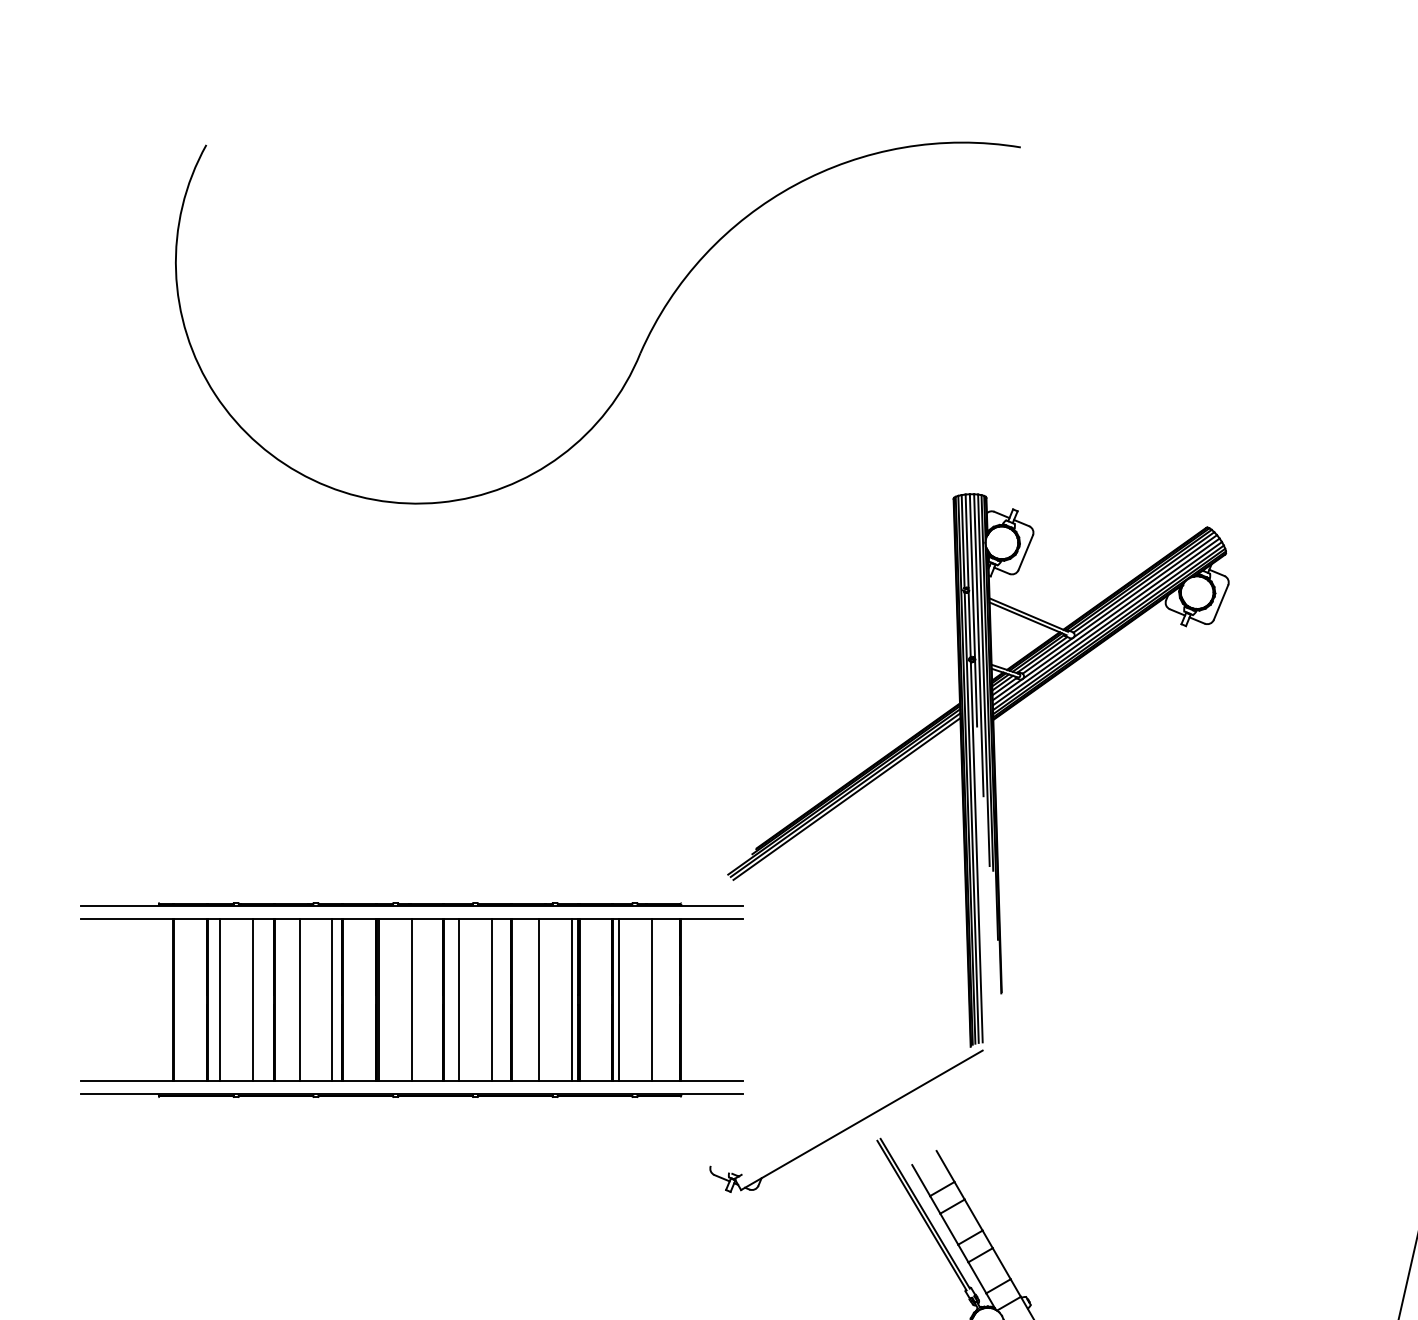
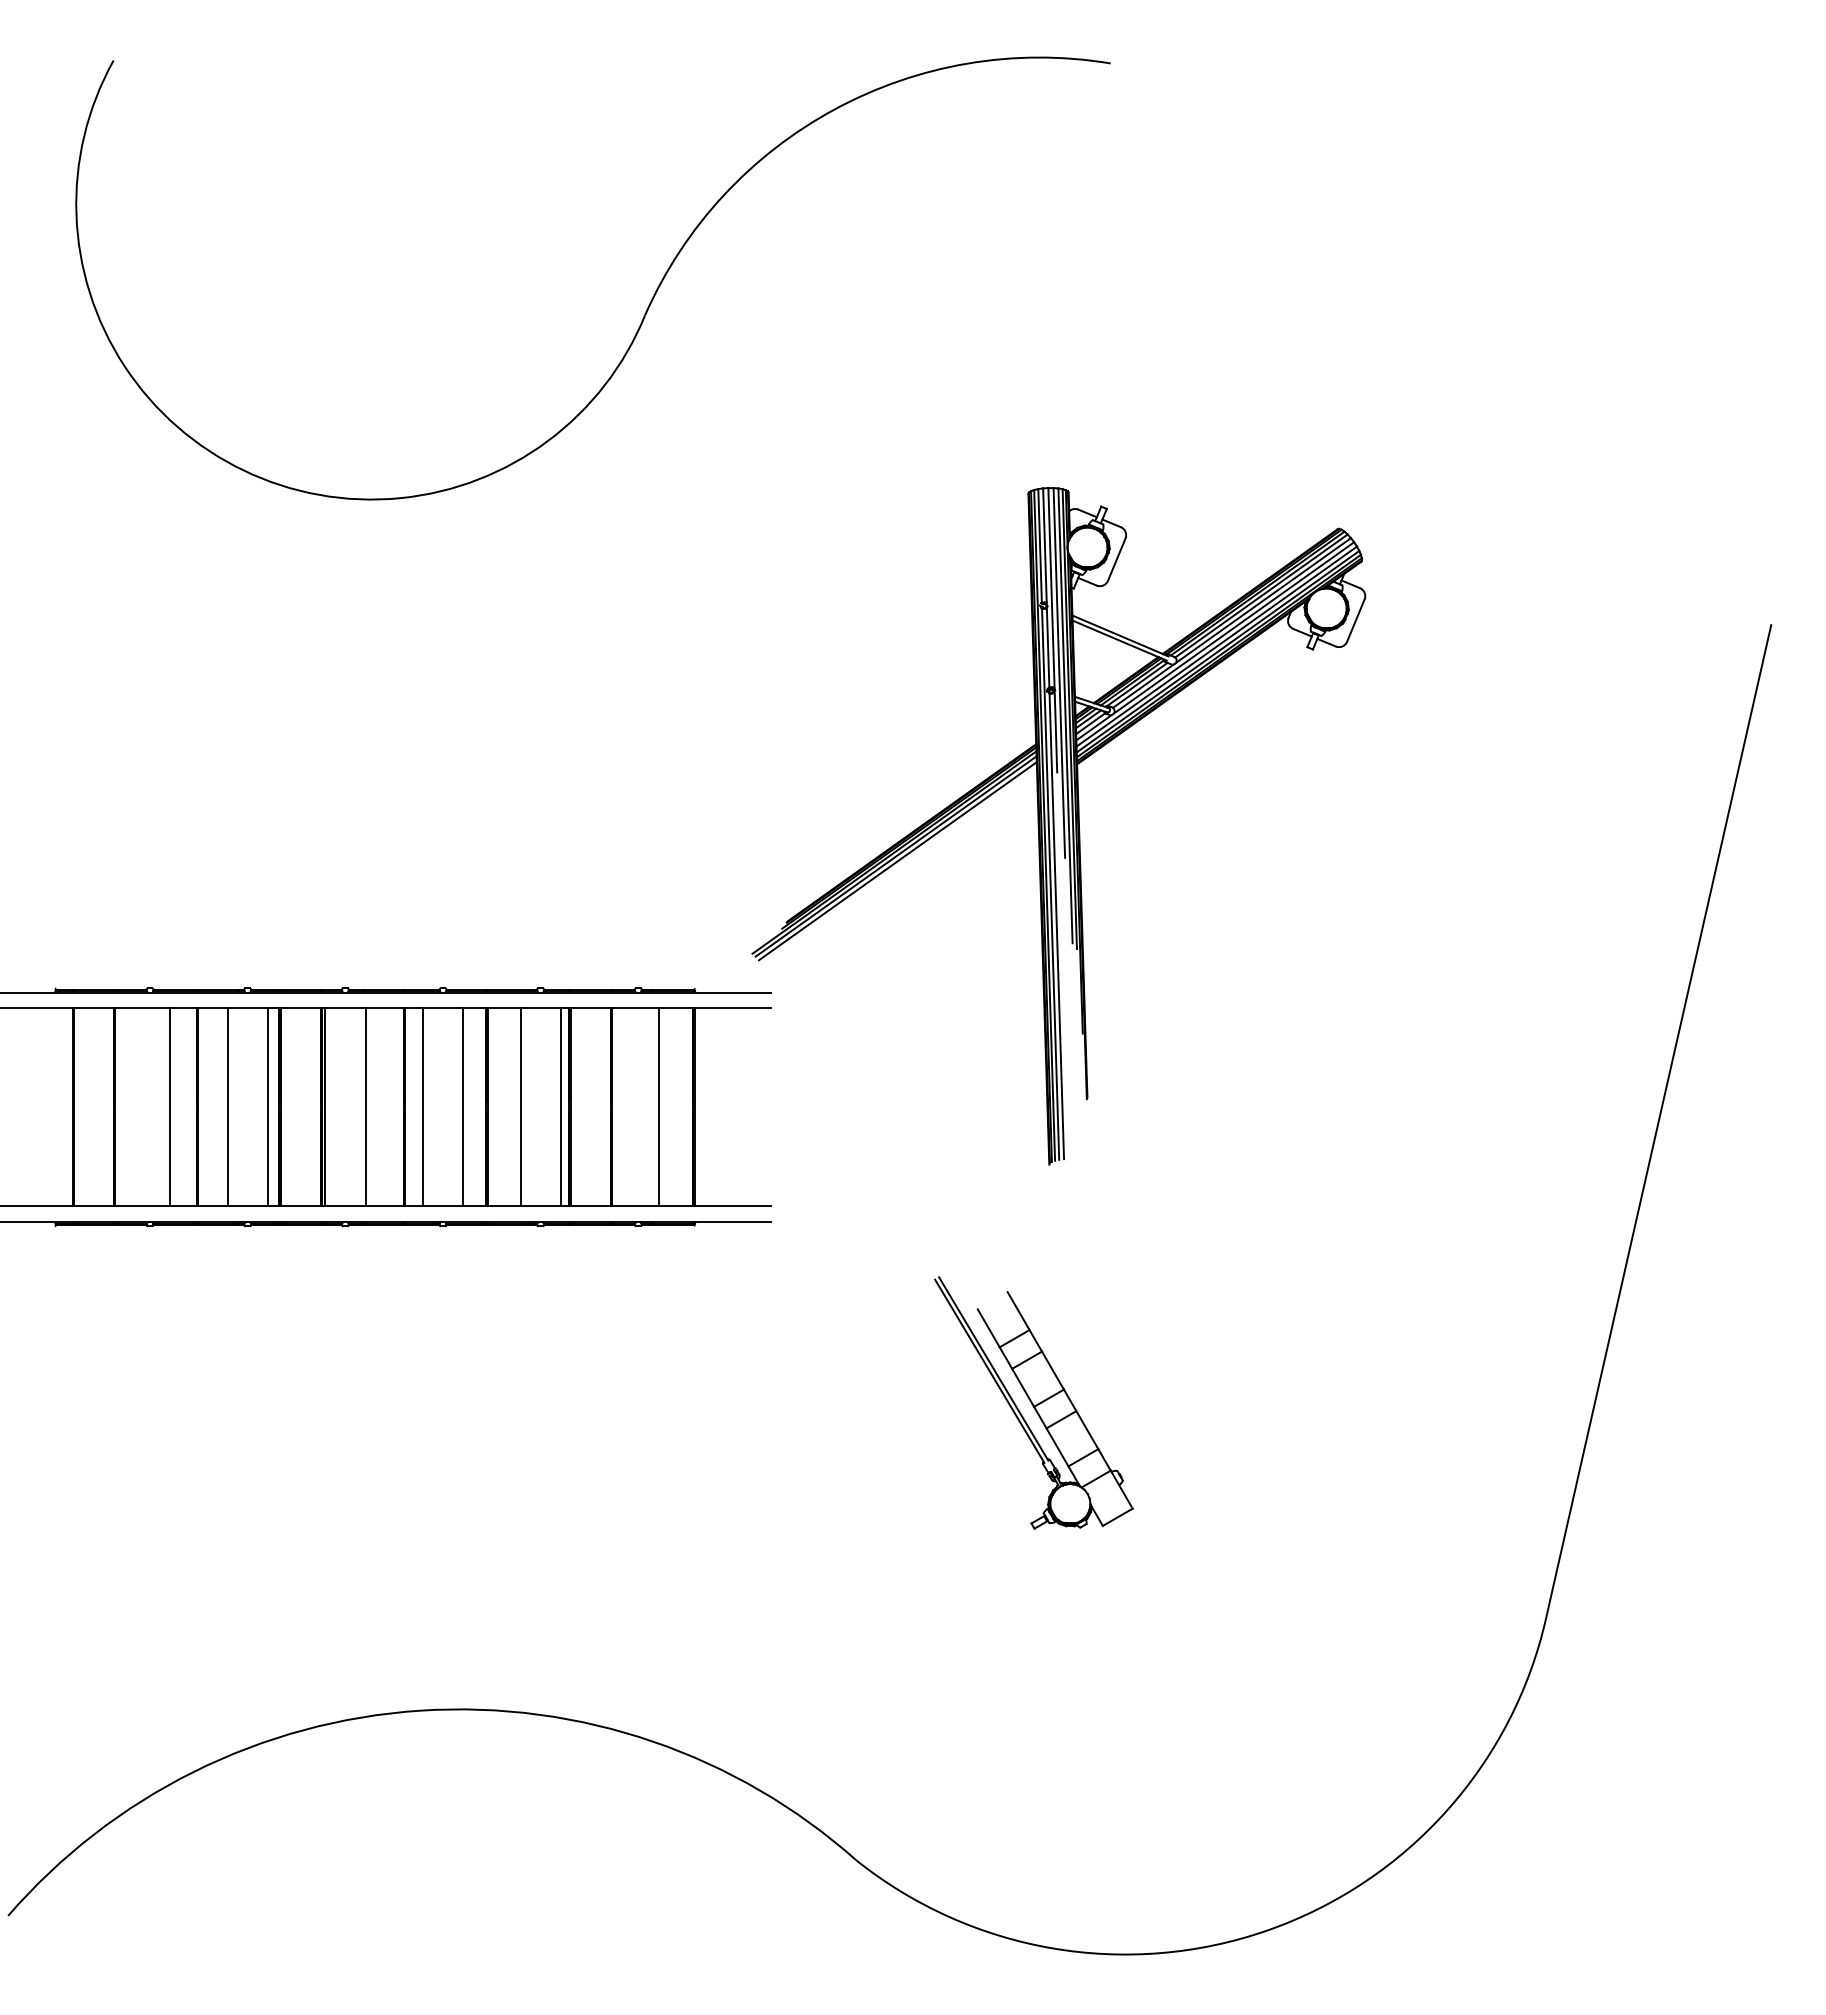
line: (220, 1000) -> (130, 1107), removed
line: (618, 1000) -> (618, 1107), removed
part: (849, 1126) -> (900, 1262), removed

